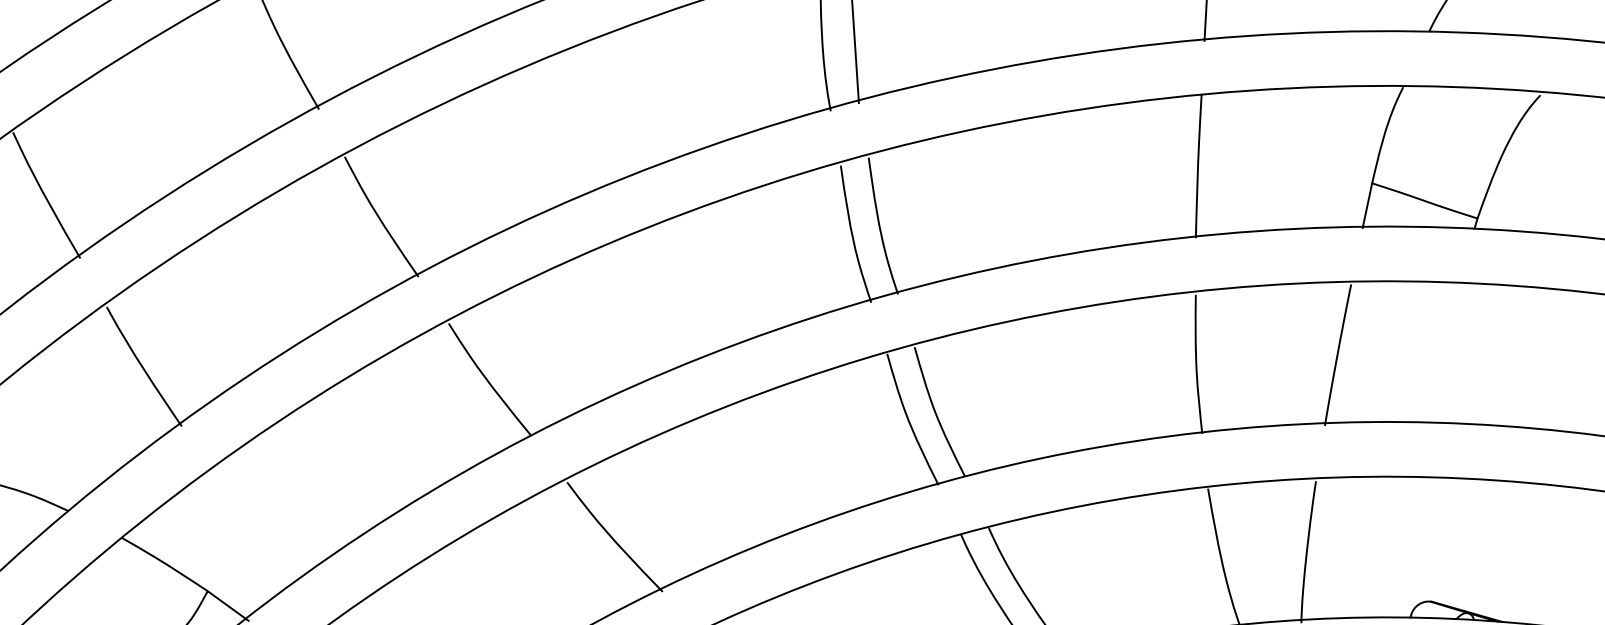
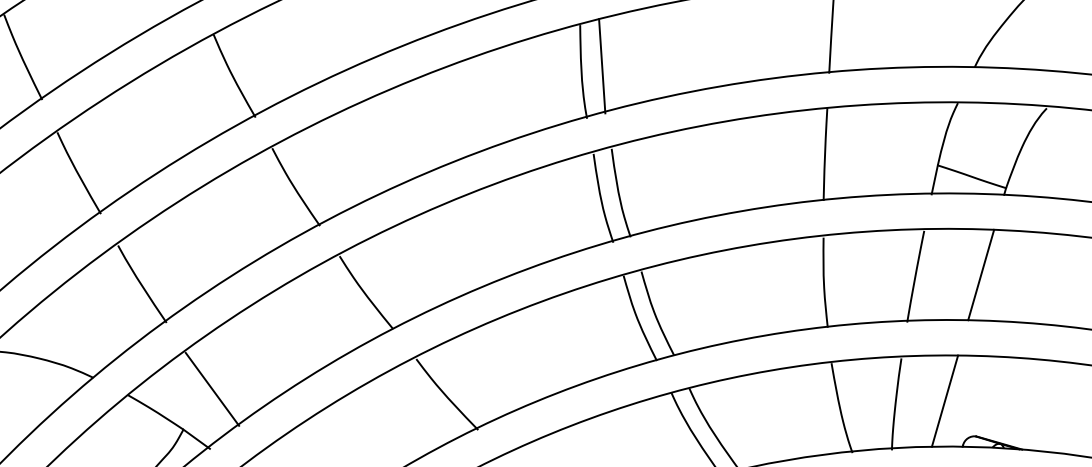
line: (1439, 351) -> (981, 274), added
line: (252, 527) -> (212, 388), added
line: (1382, 546) -> (944, 400), added

